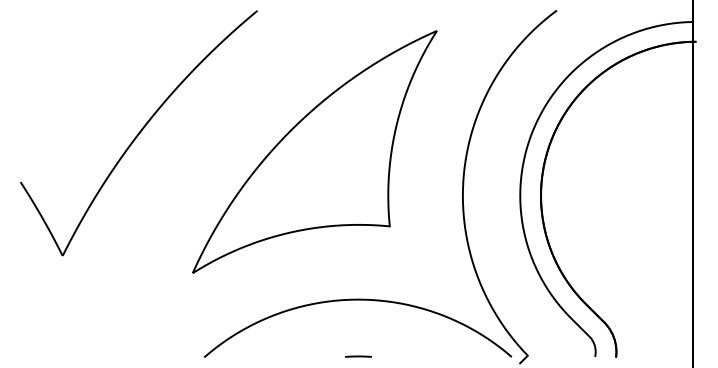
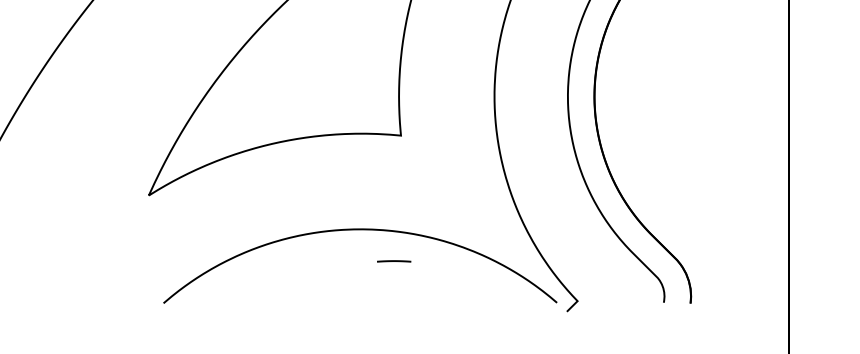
line: (358, 356) -> (394, 261), moved

